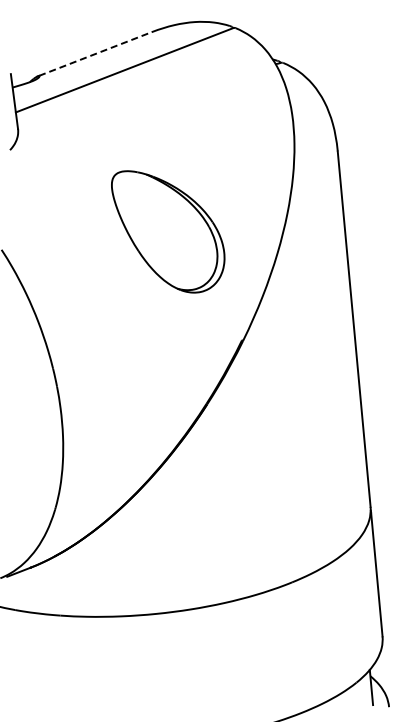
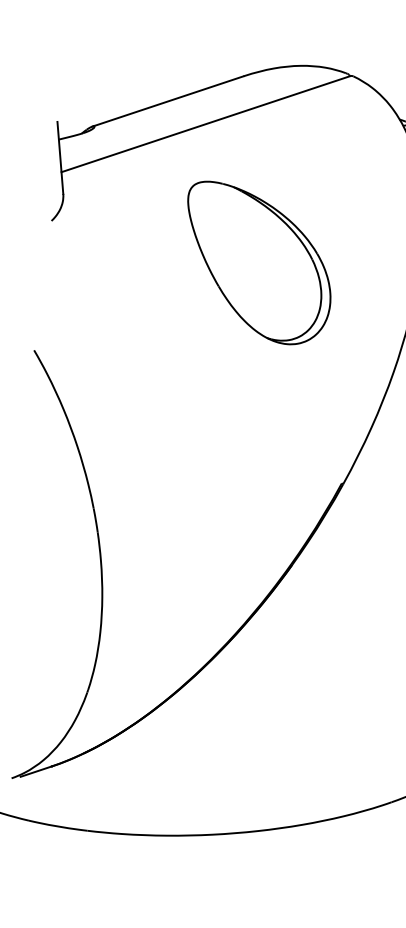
line: (95, 53) -> (169, 100), dashed -> solid
part: (168, 231) -> (259, 262), moved

